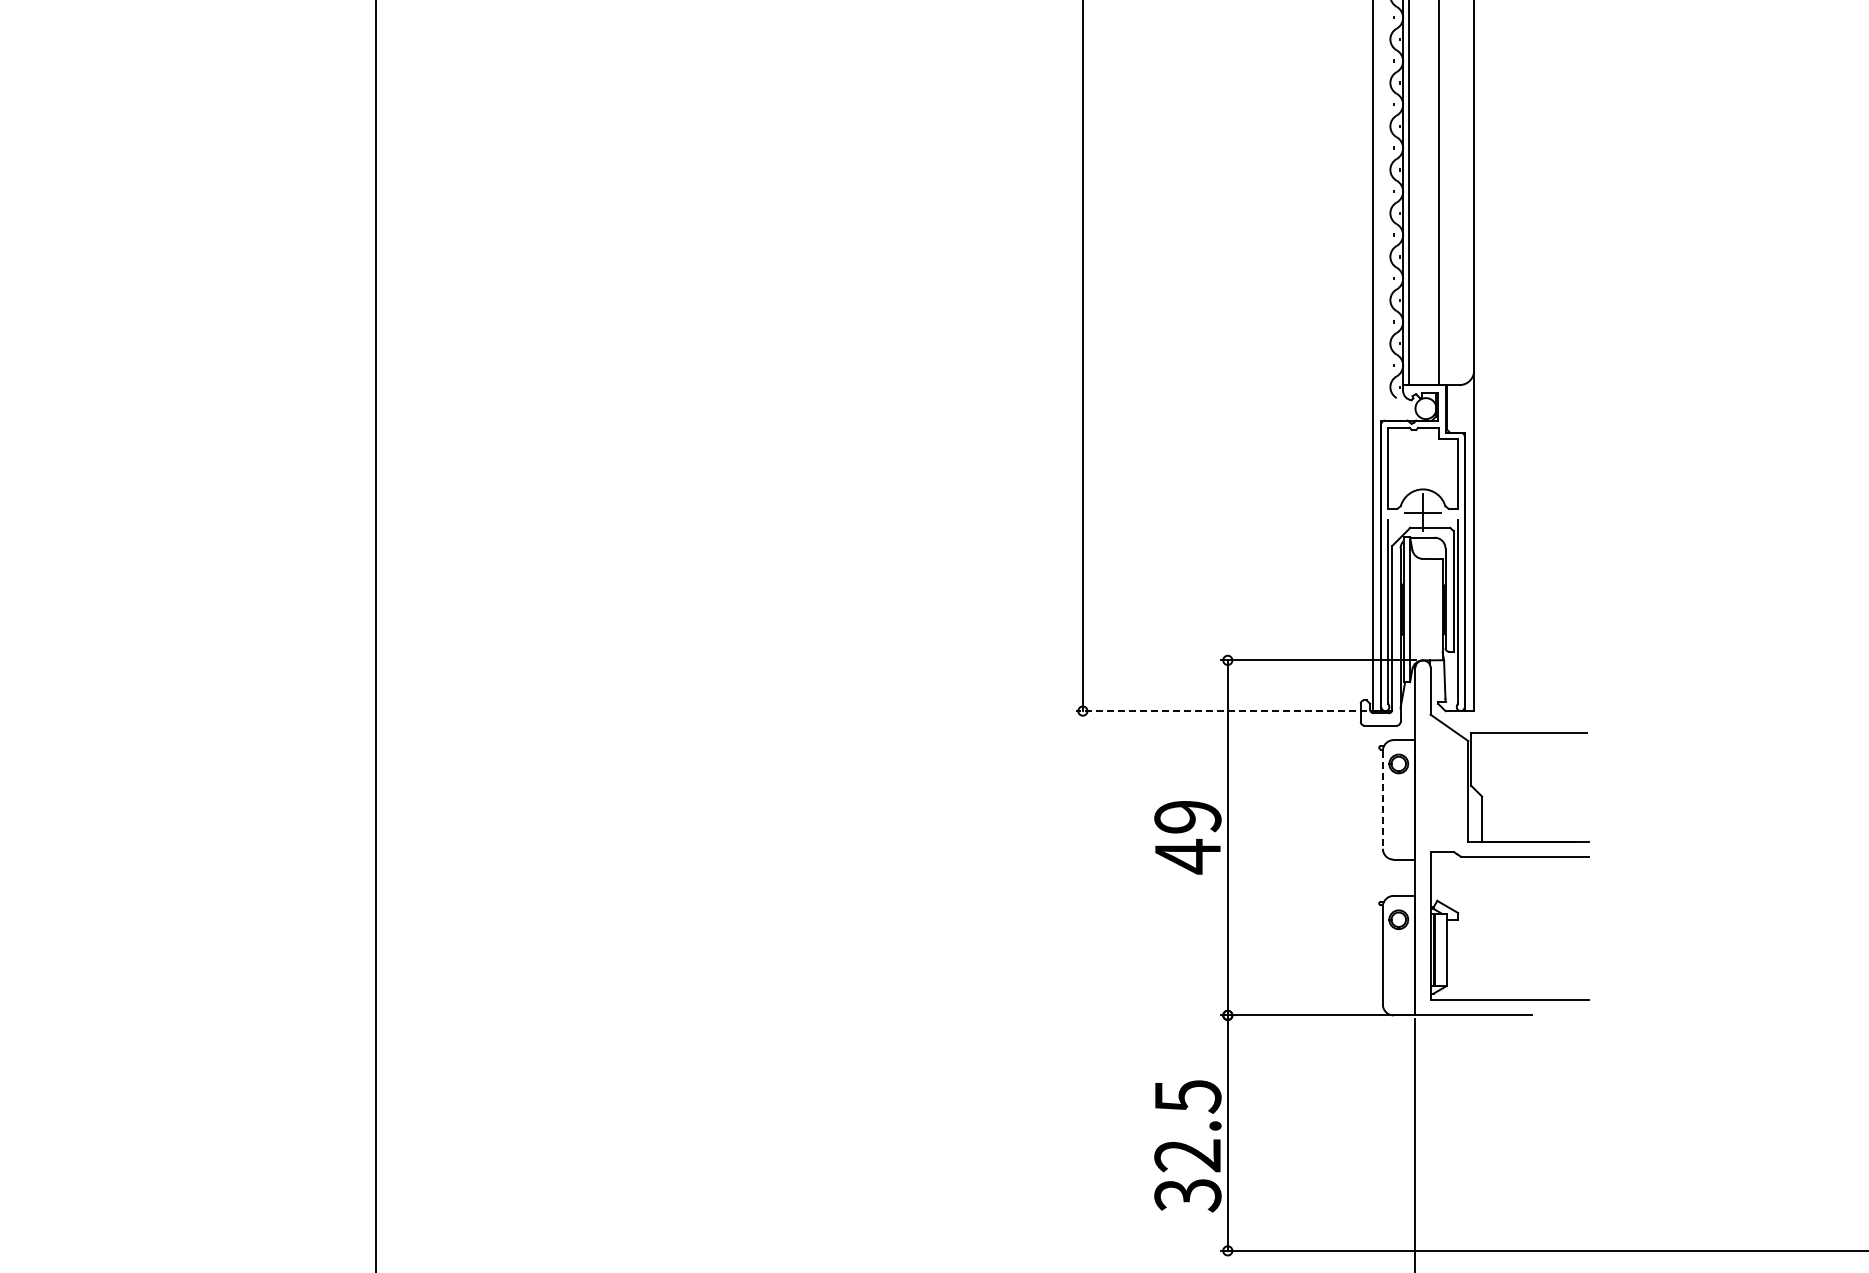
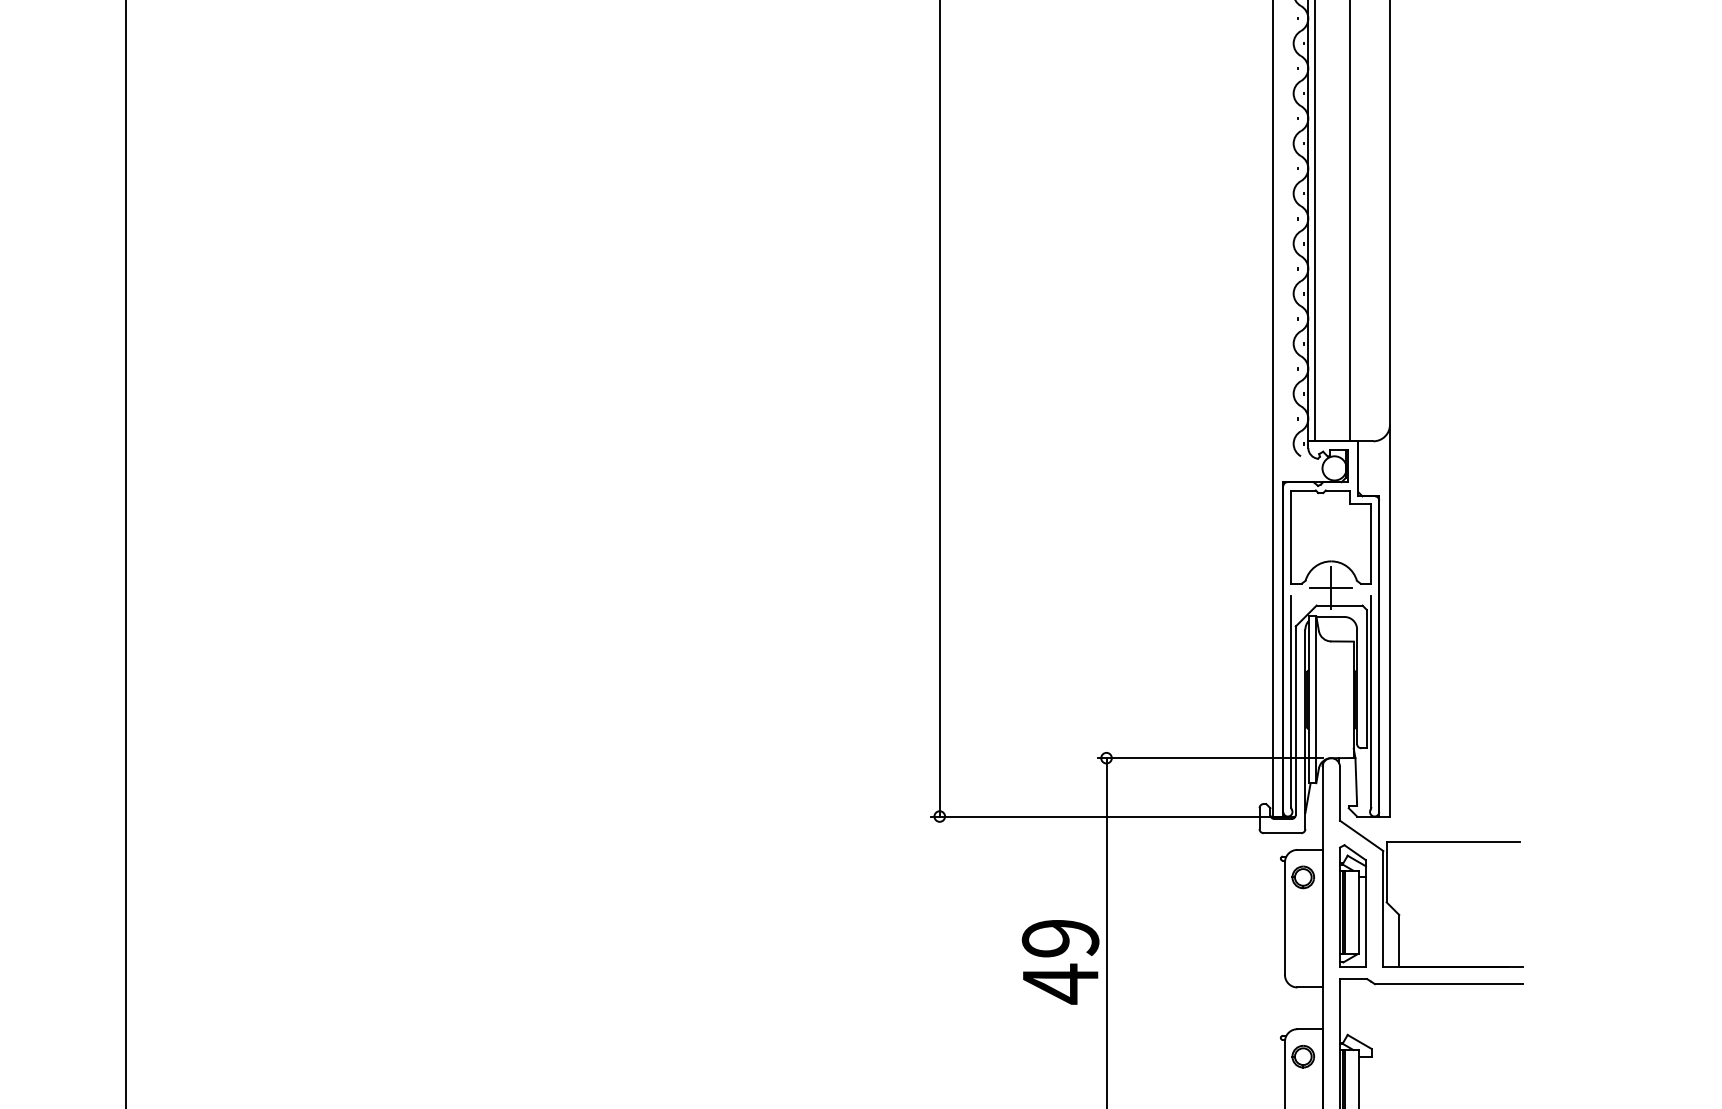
line: (1226, 711) -> (1105, 816), dashed -> solid
part: (1441, 788) -> (1352, 905), added
line: (1382, 799) -> (1284, 918), dashed -> solid

